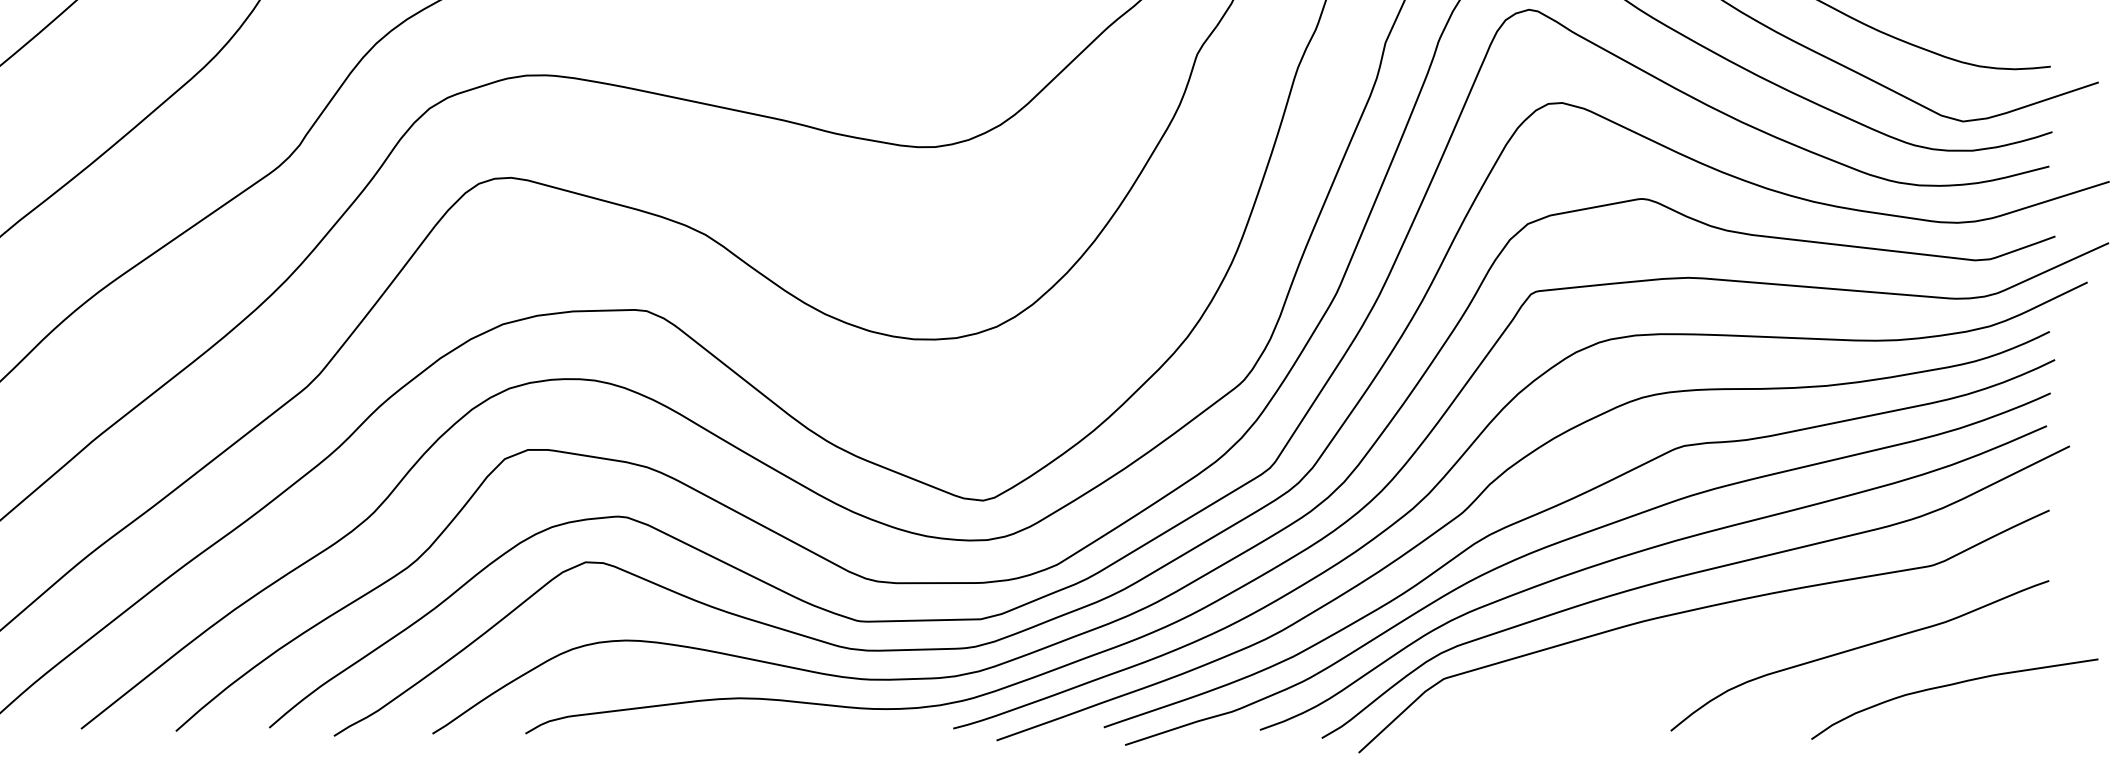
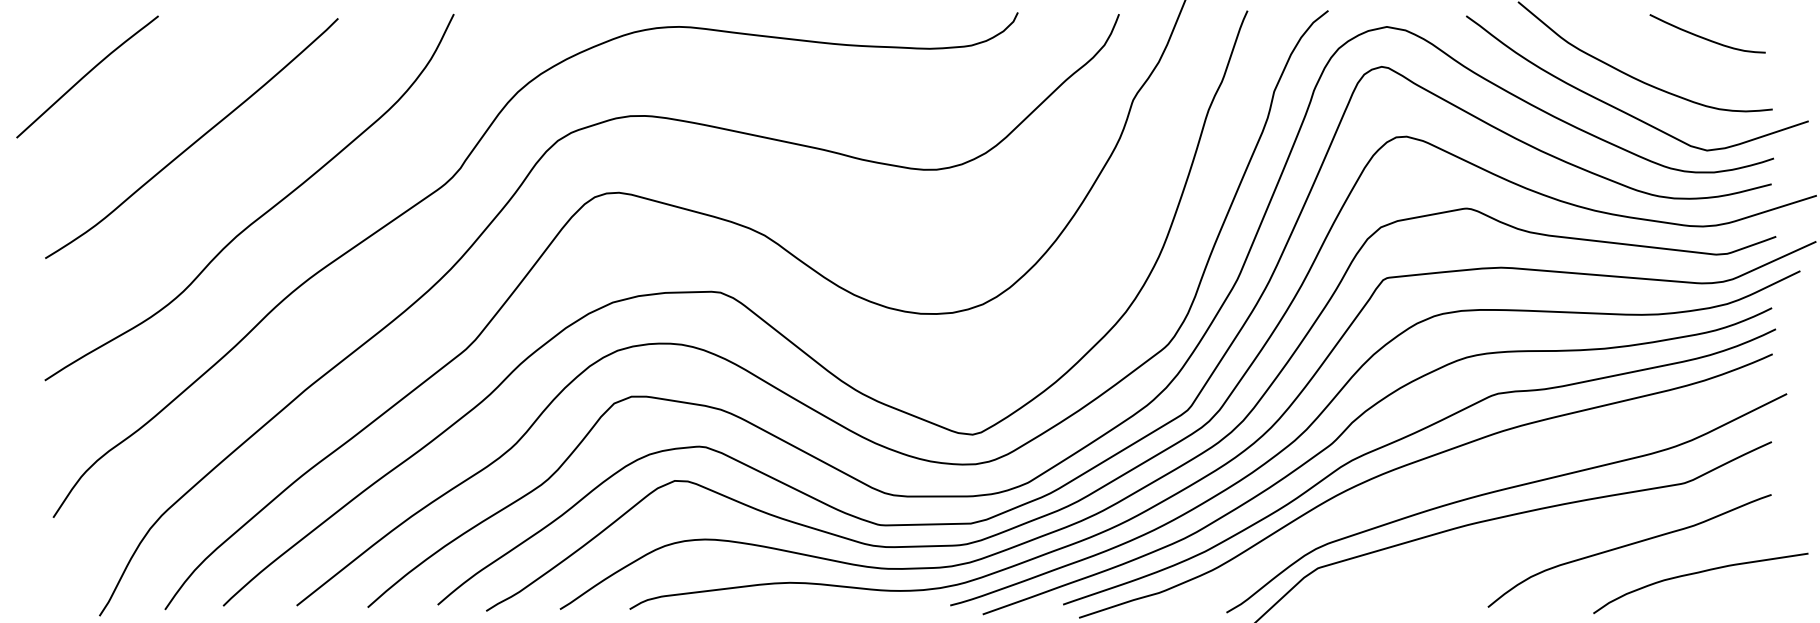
curve: (1646, 551) -> (1469, 472), removed

